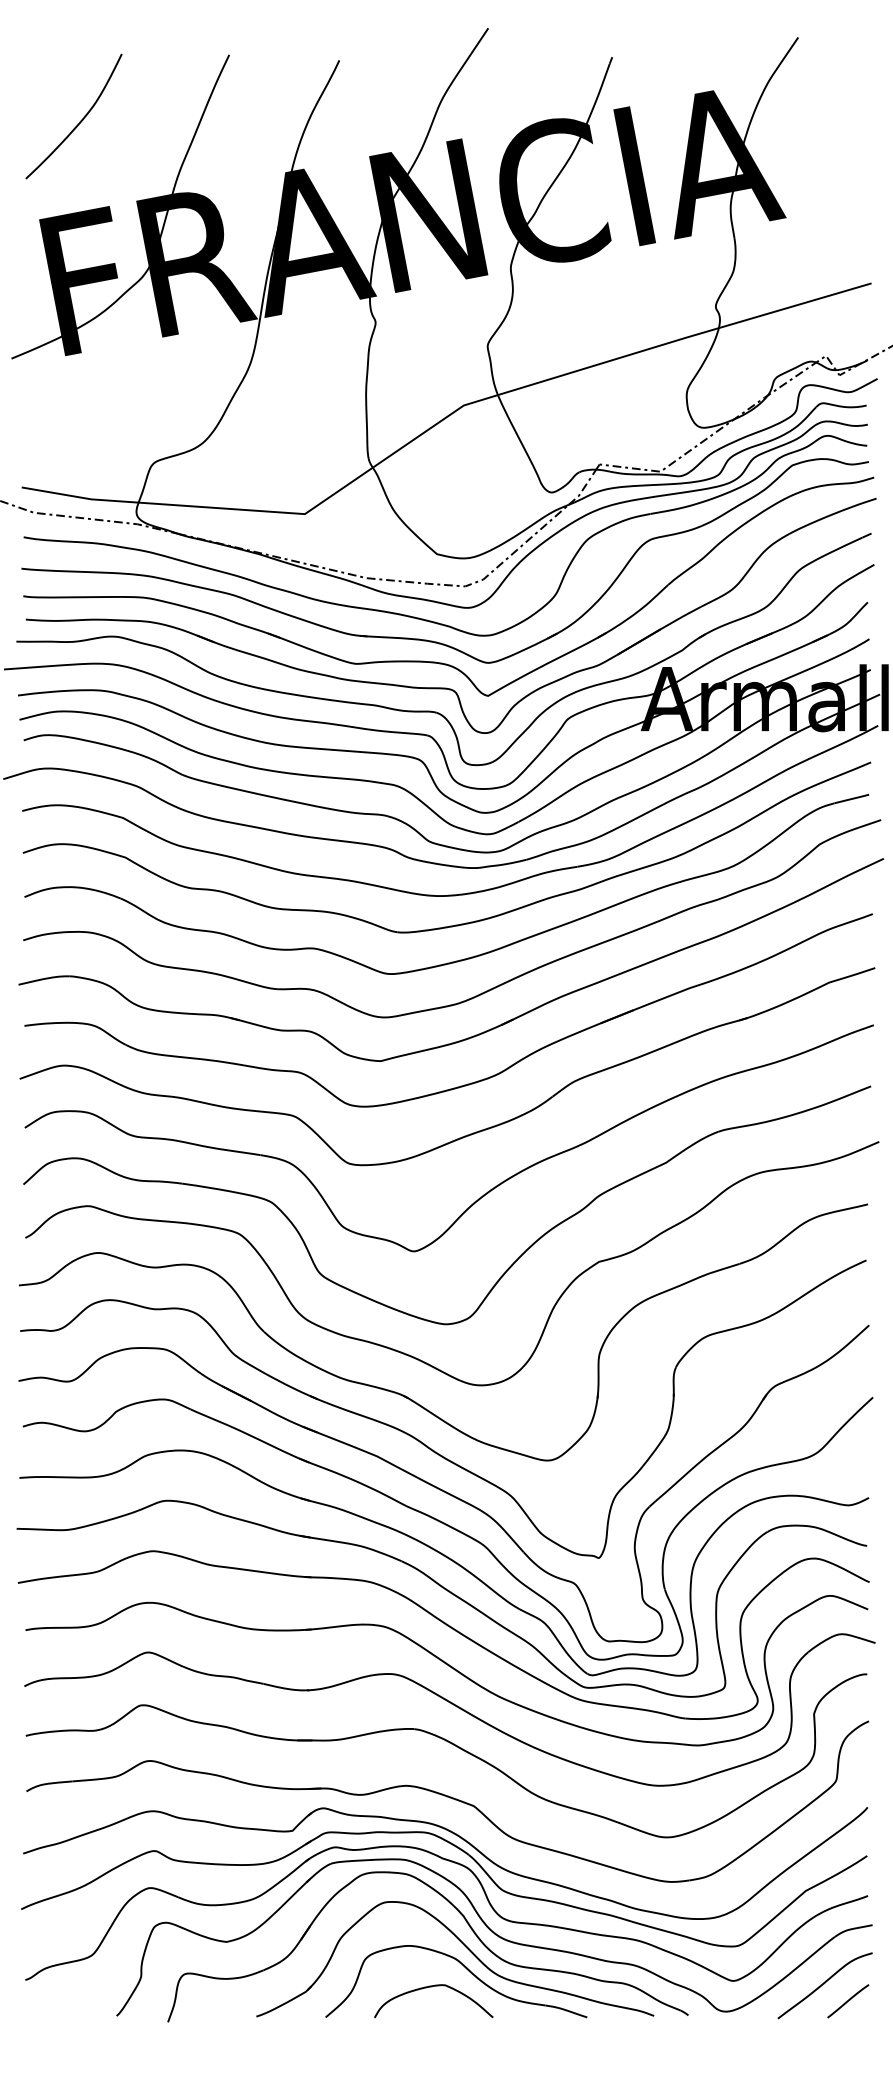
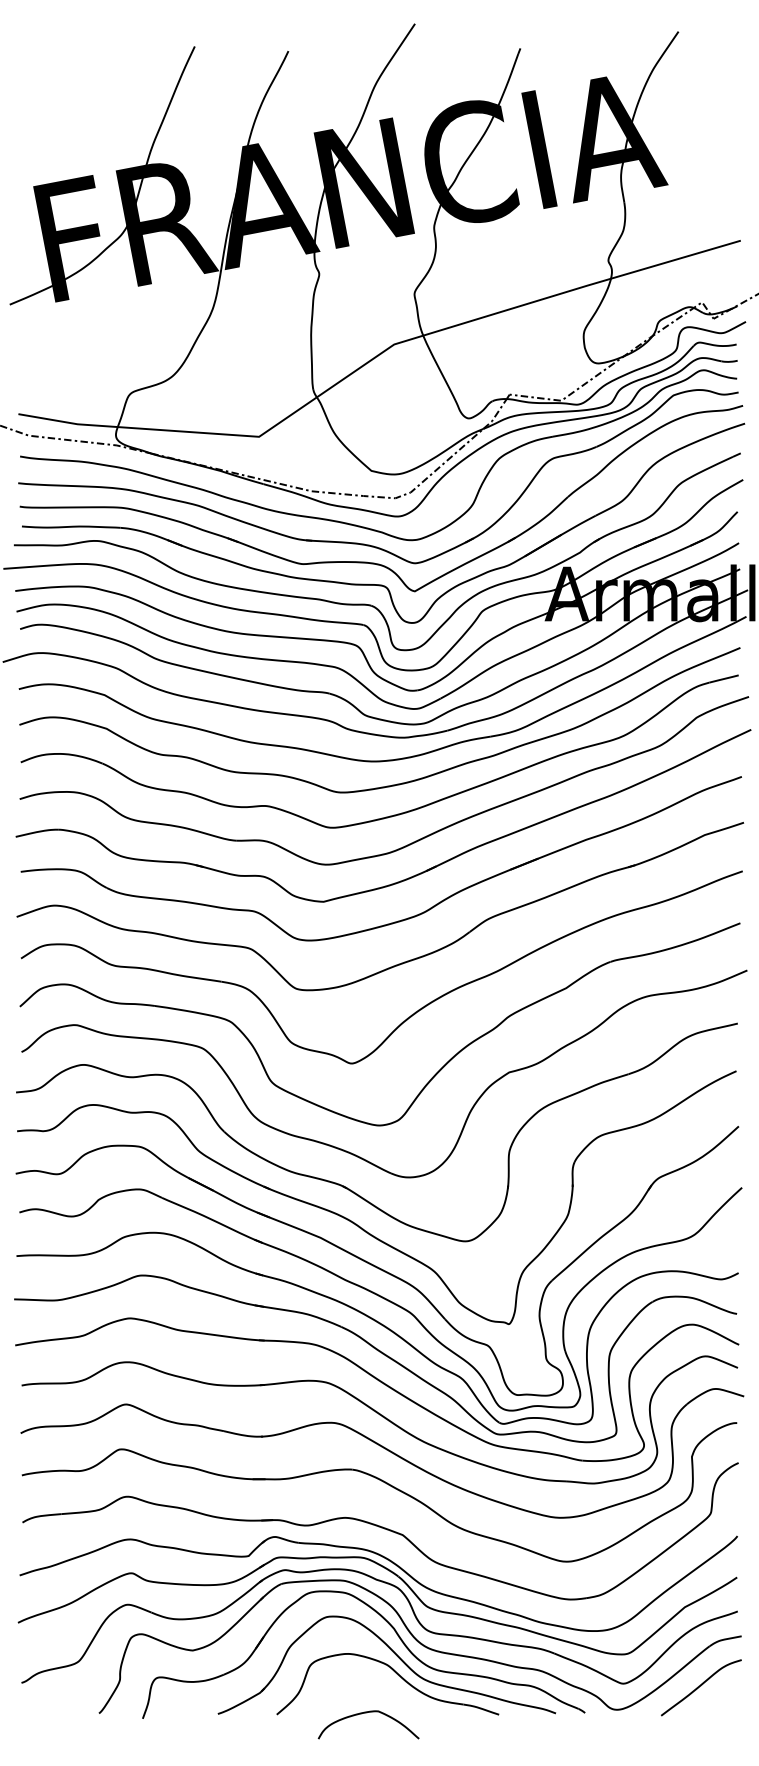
curve: (79, 121) -> (67, 103), removed
curve: (432, 1987) -> (367, 1713), moved
line: (847, 2000) -> (720, 1700), removed

